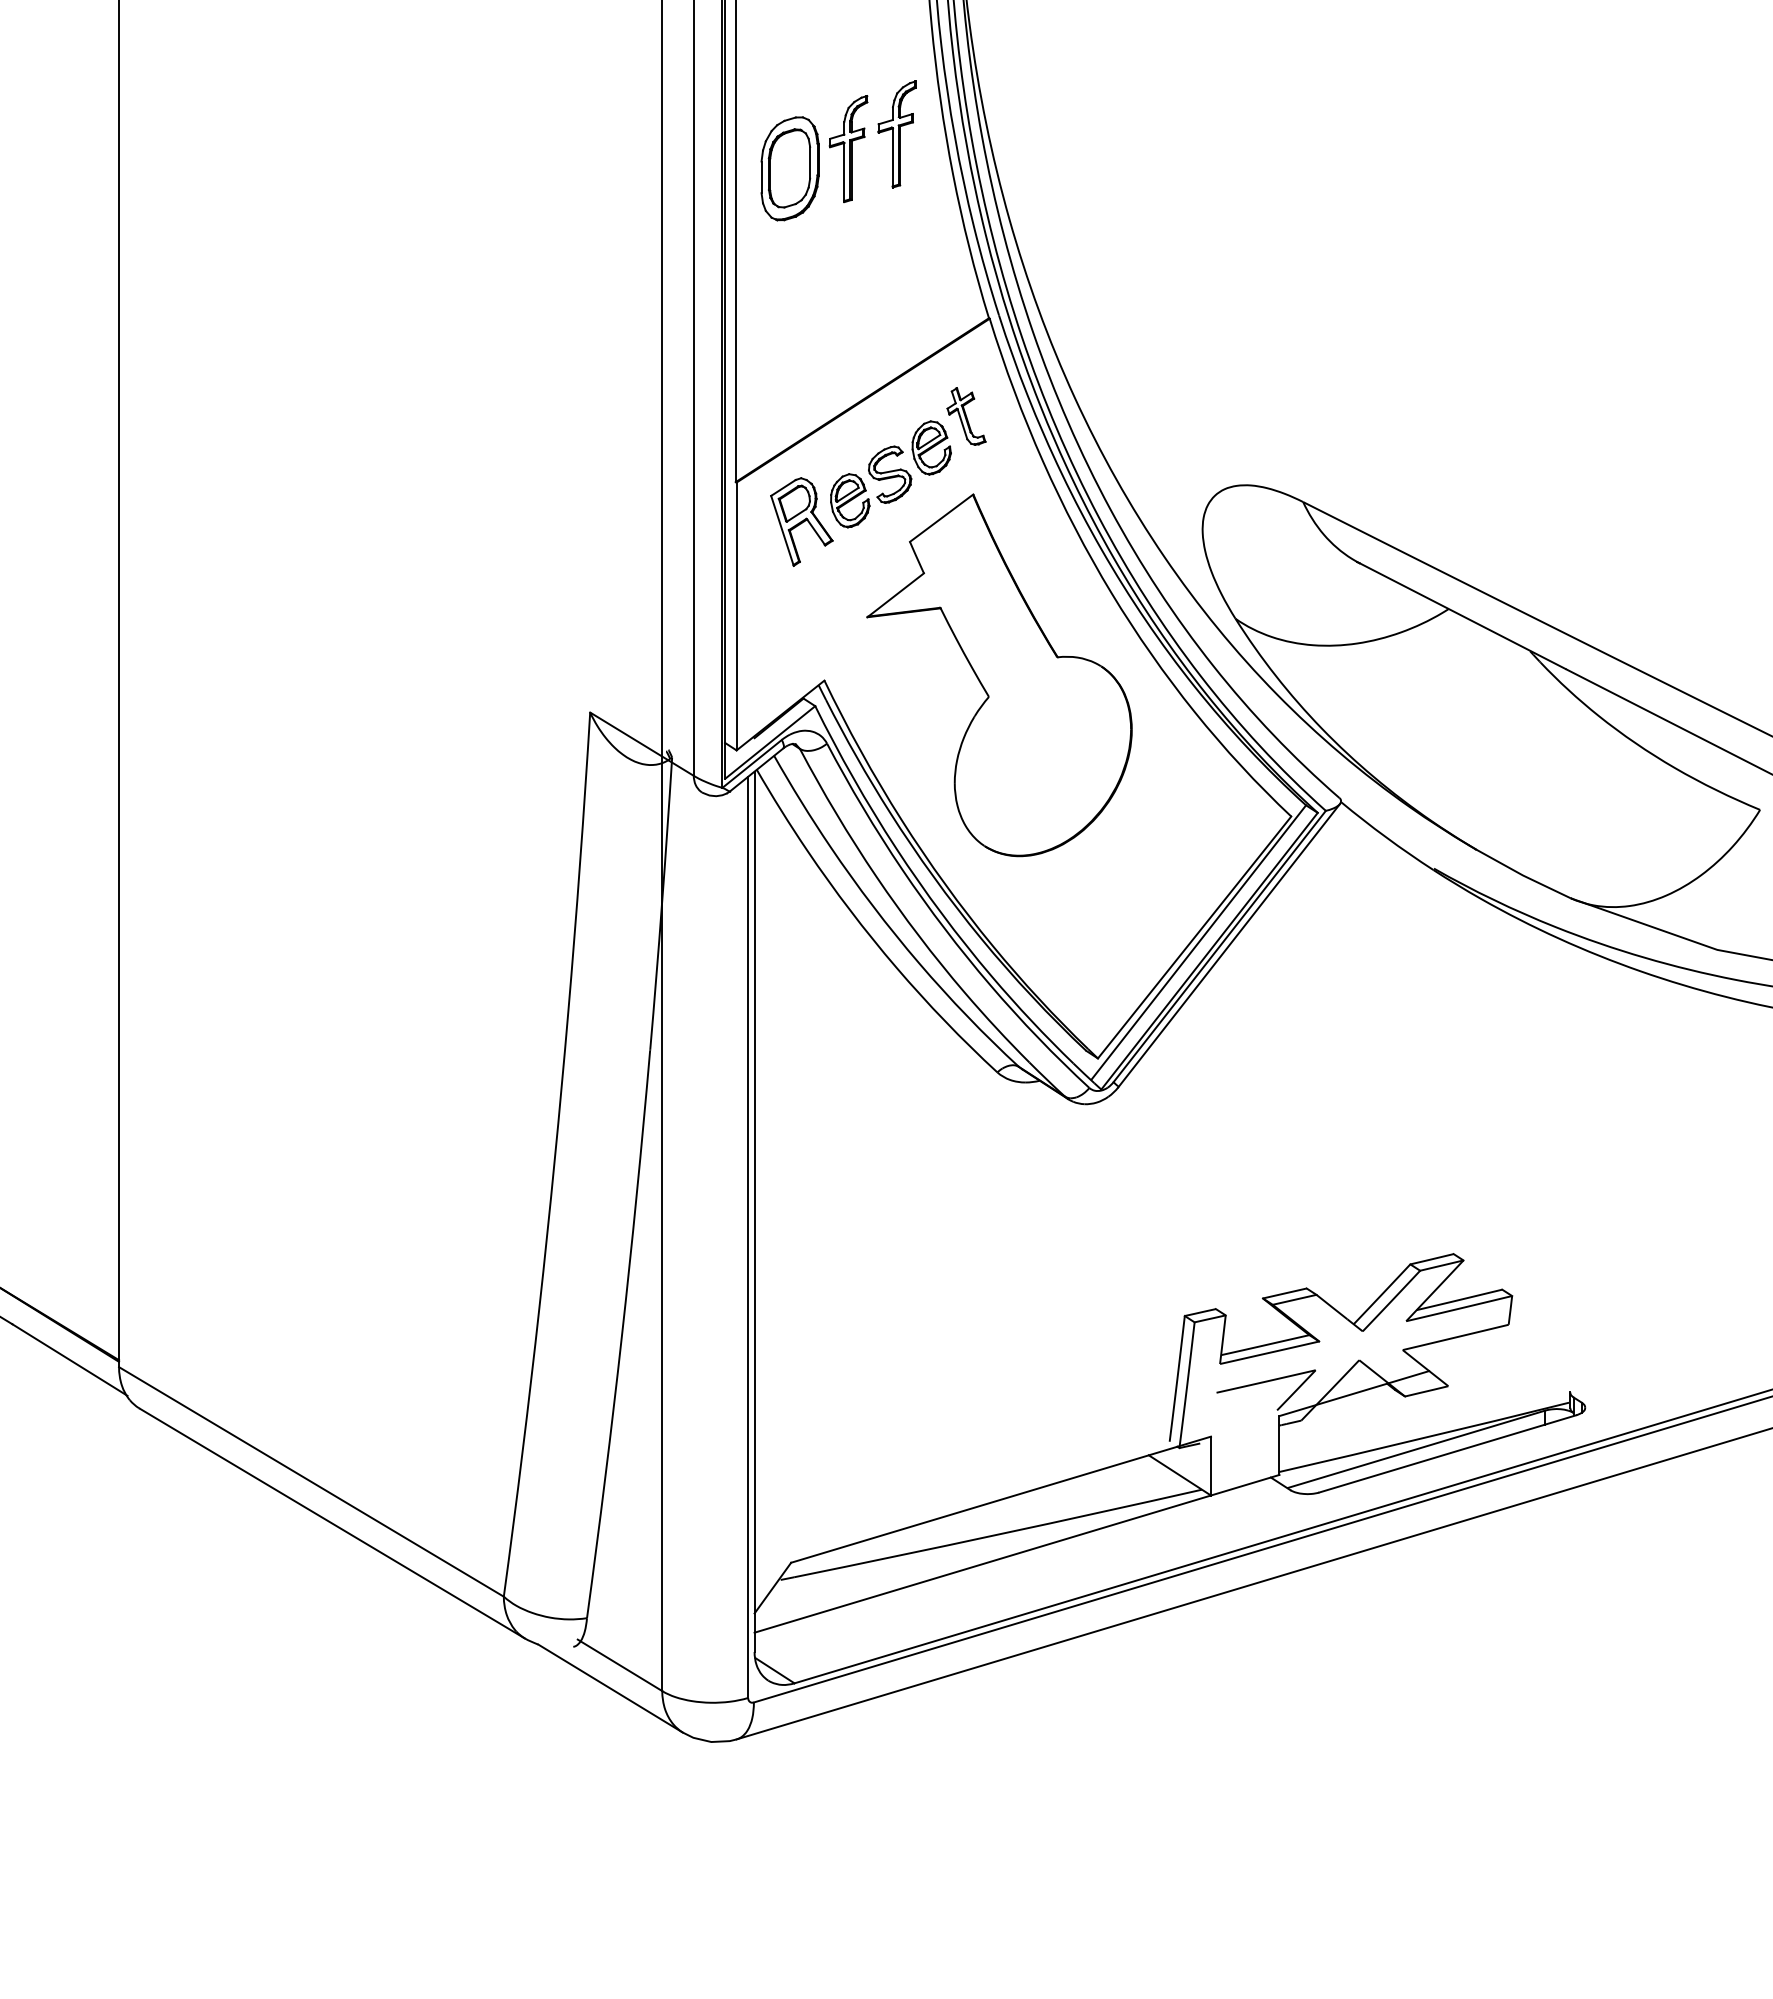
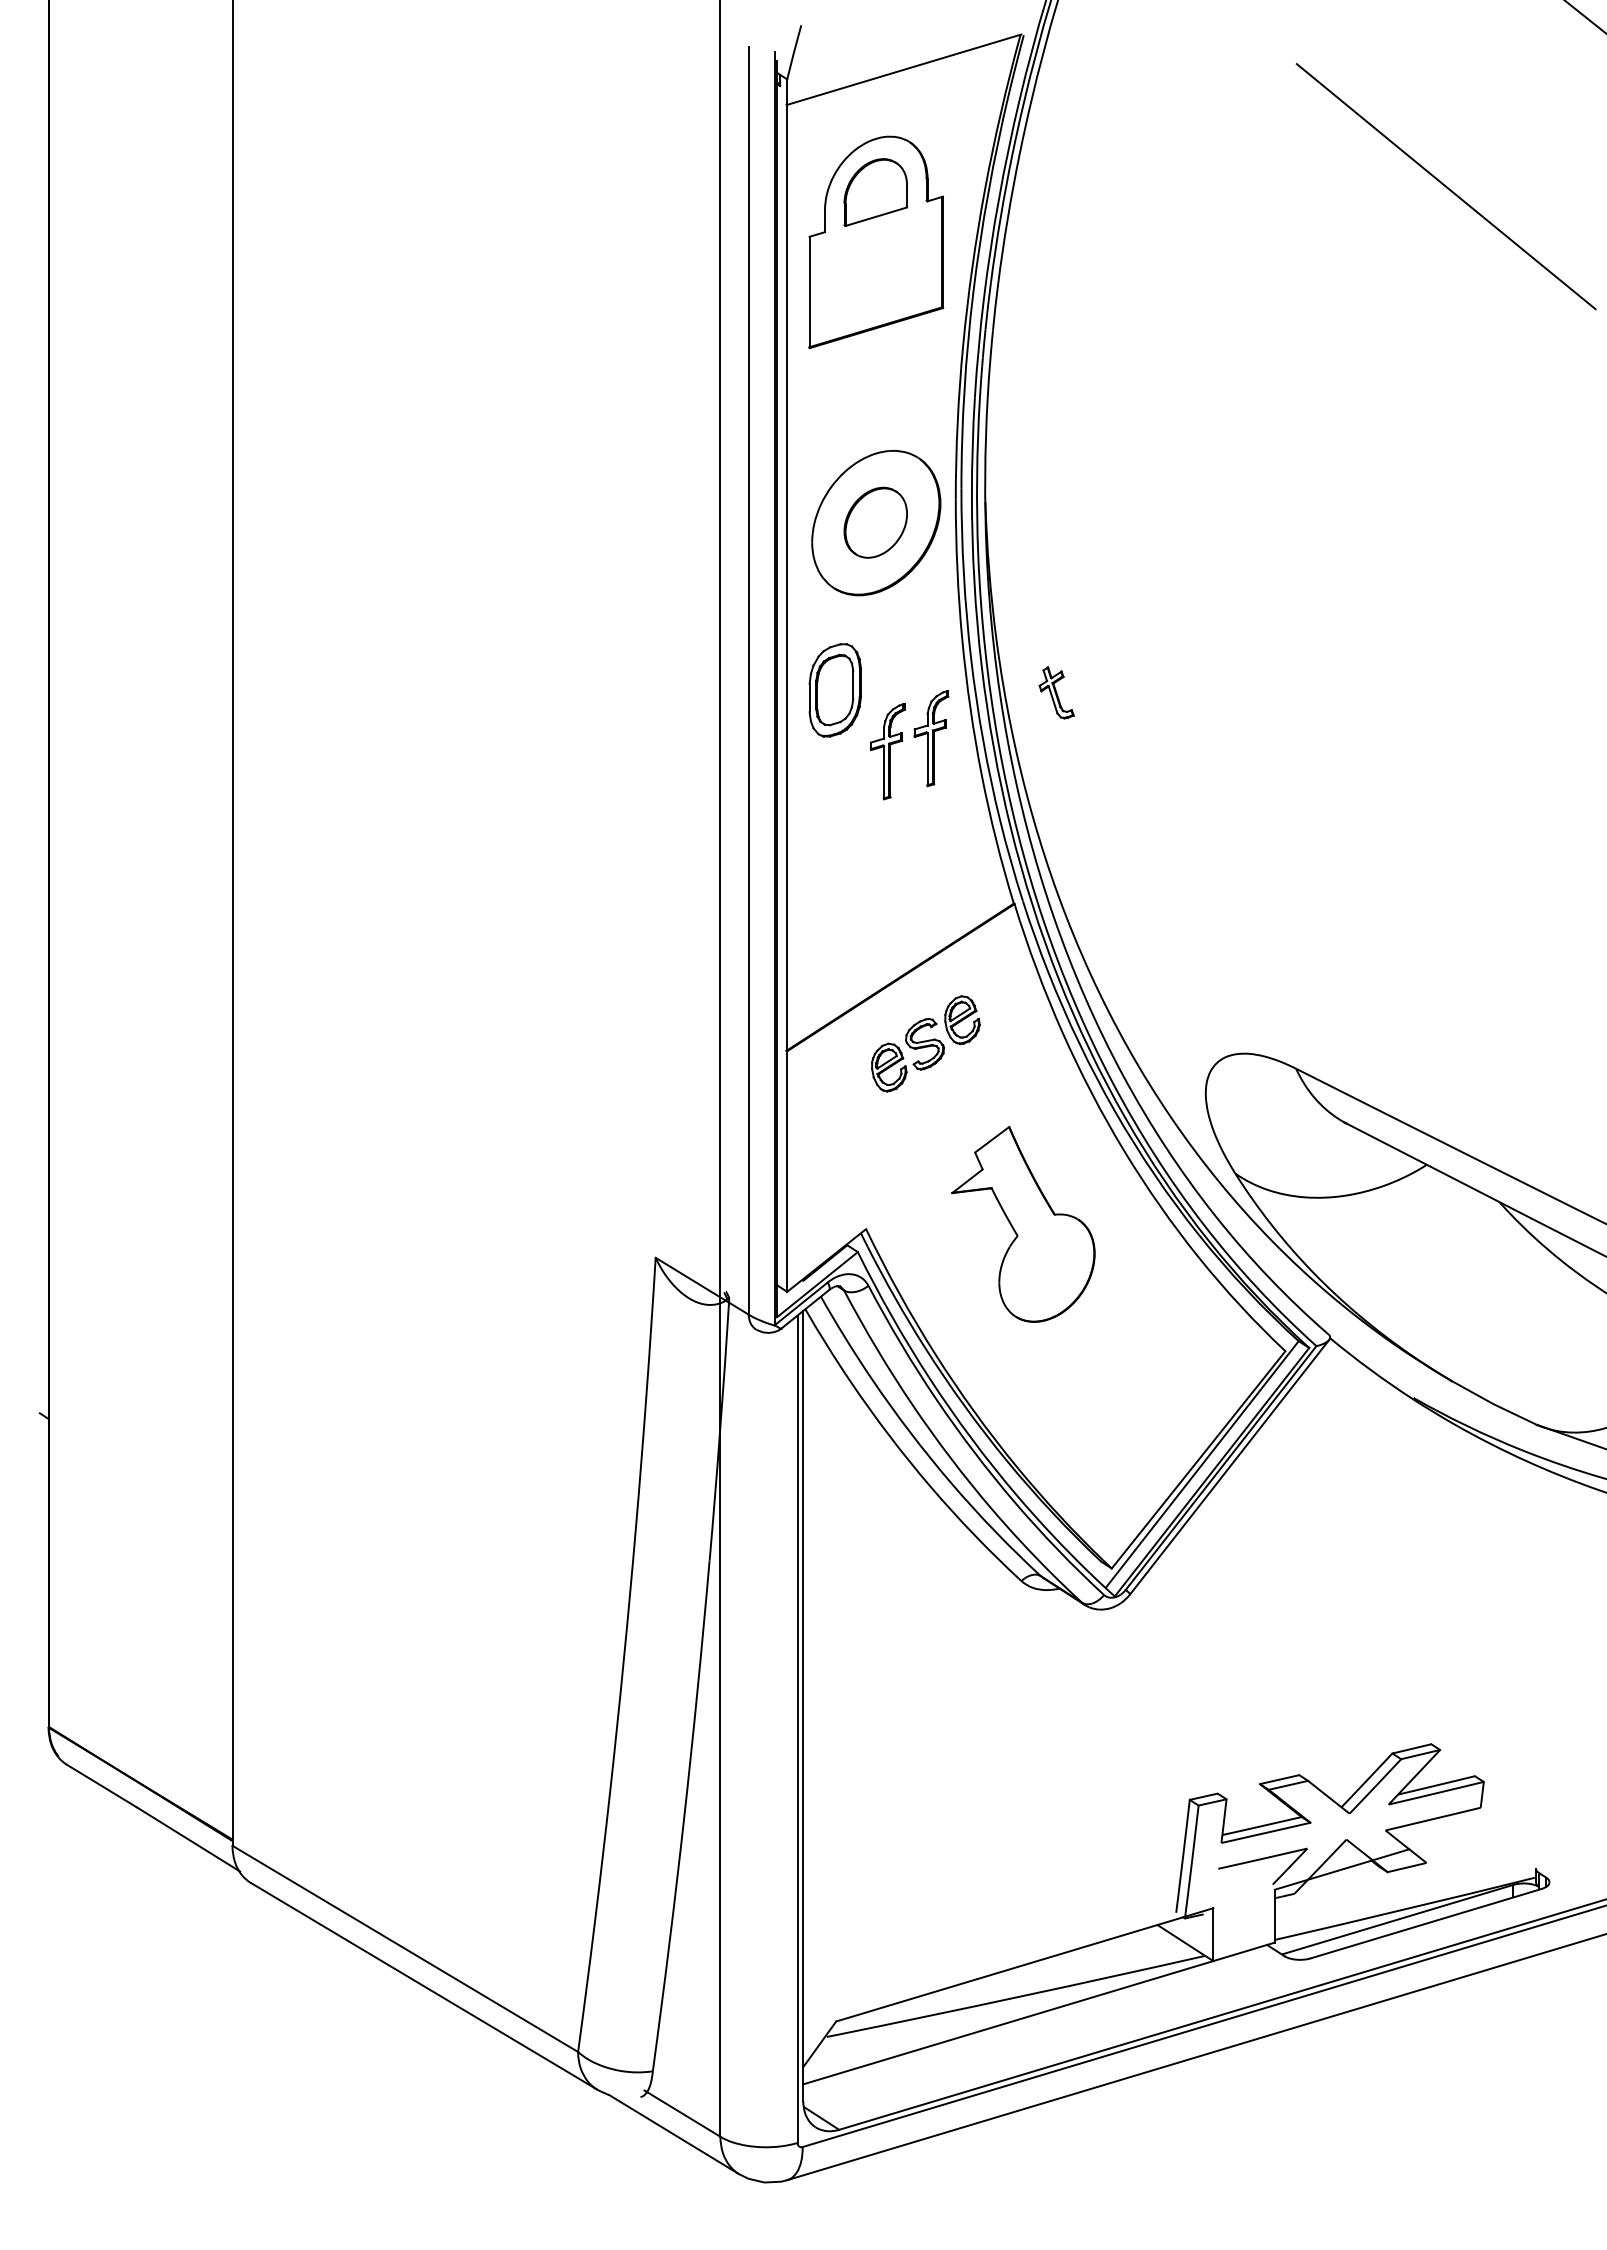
part: (789, 168) -> (834, 690), moved
part: (966, 416) -> (1056, 692), moved
part: (801, 521) -> (845, 1086), removed
part: (999, 675) -> (1023, 1224), size x0.6

